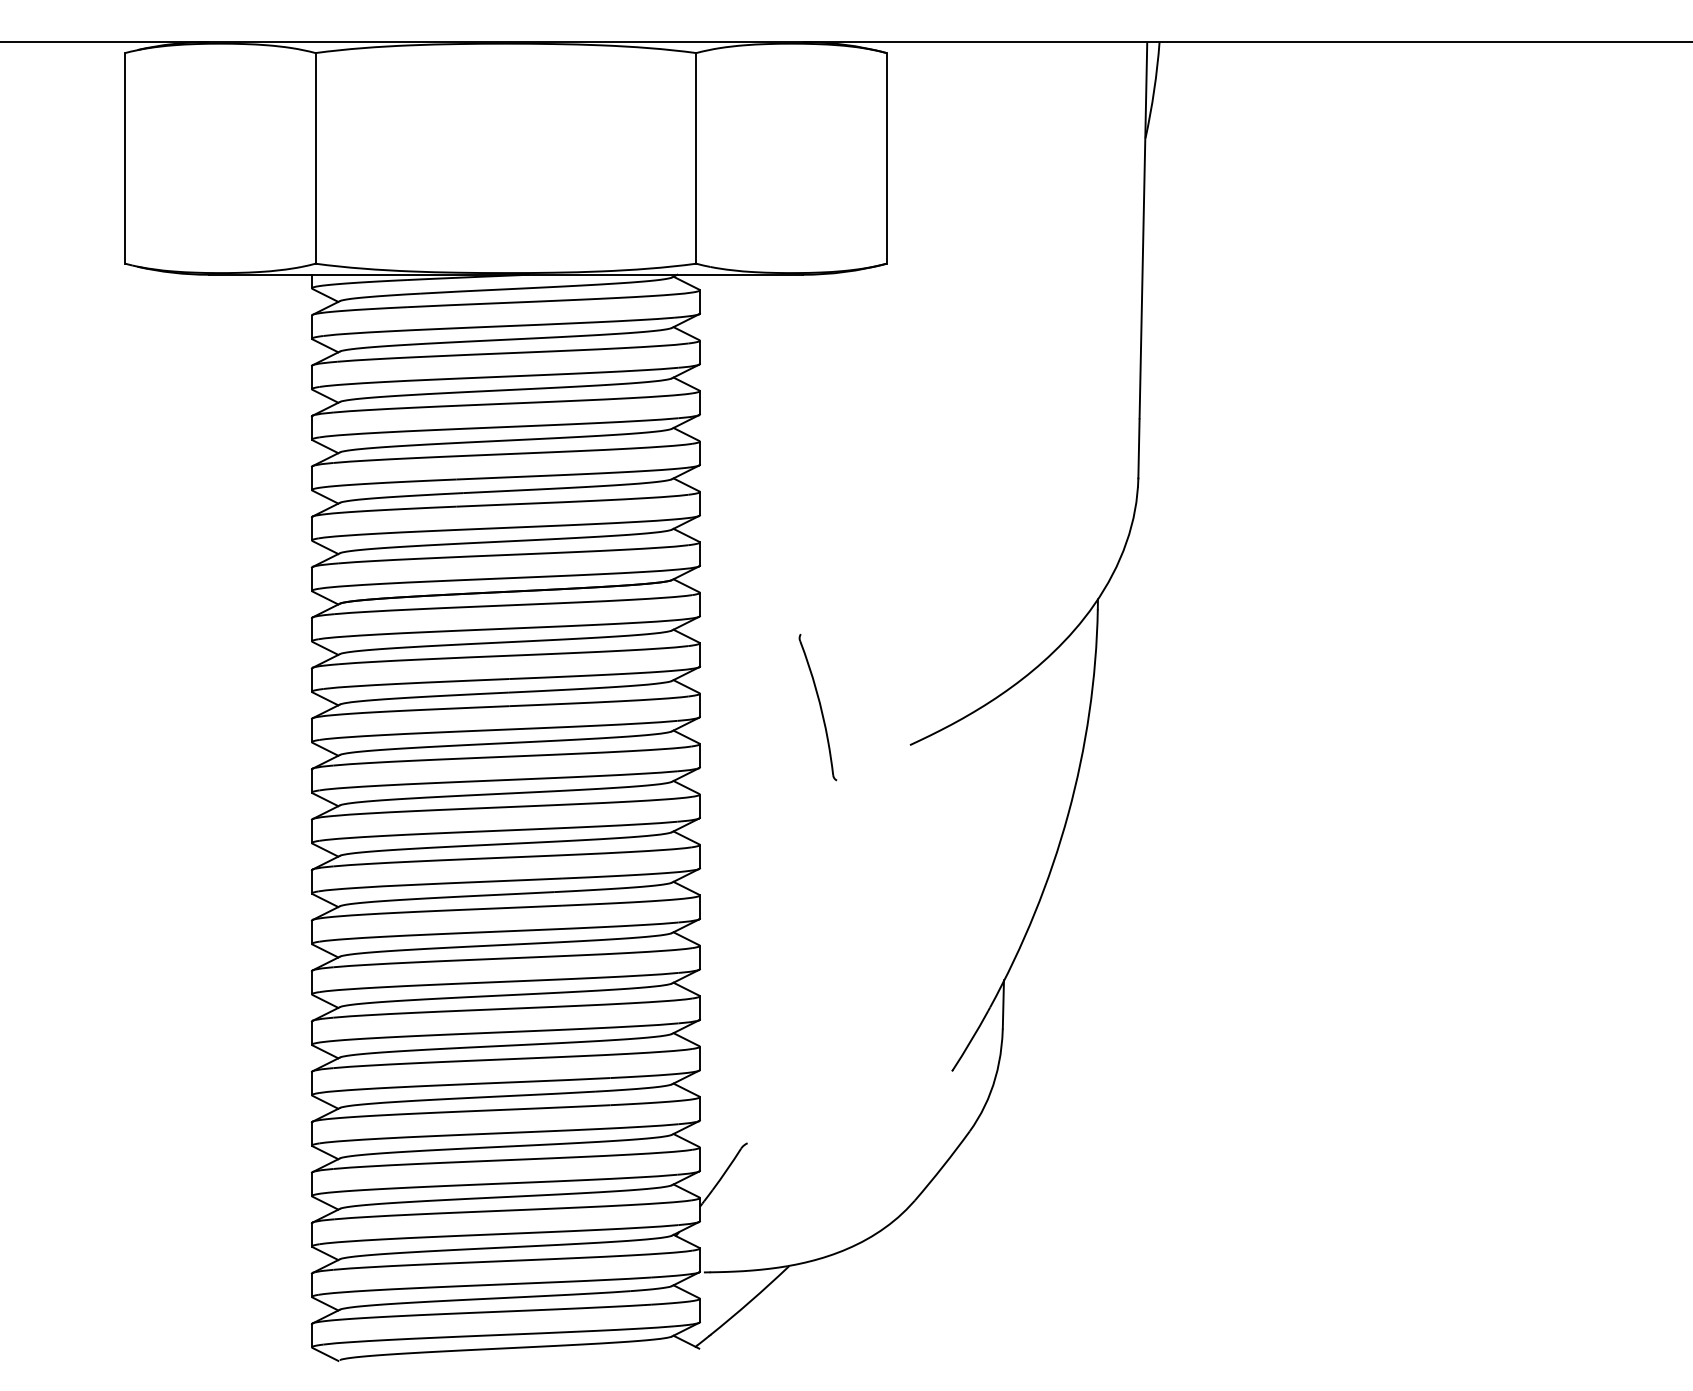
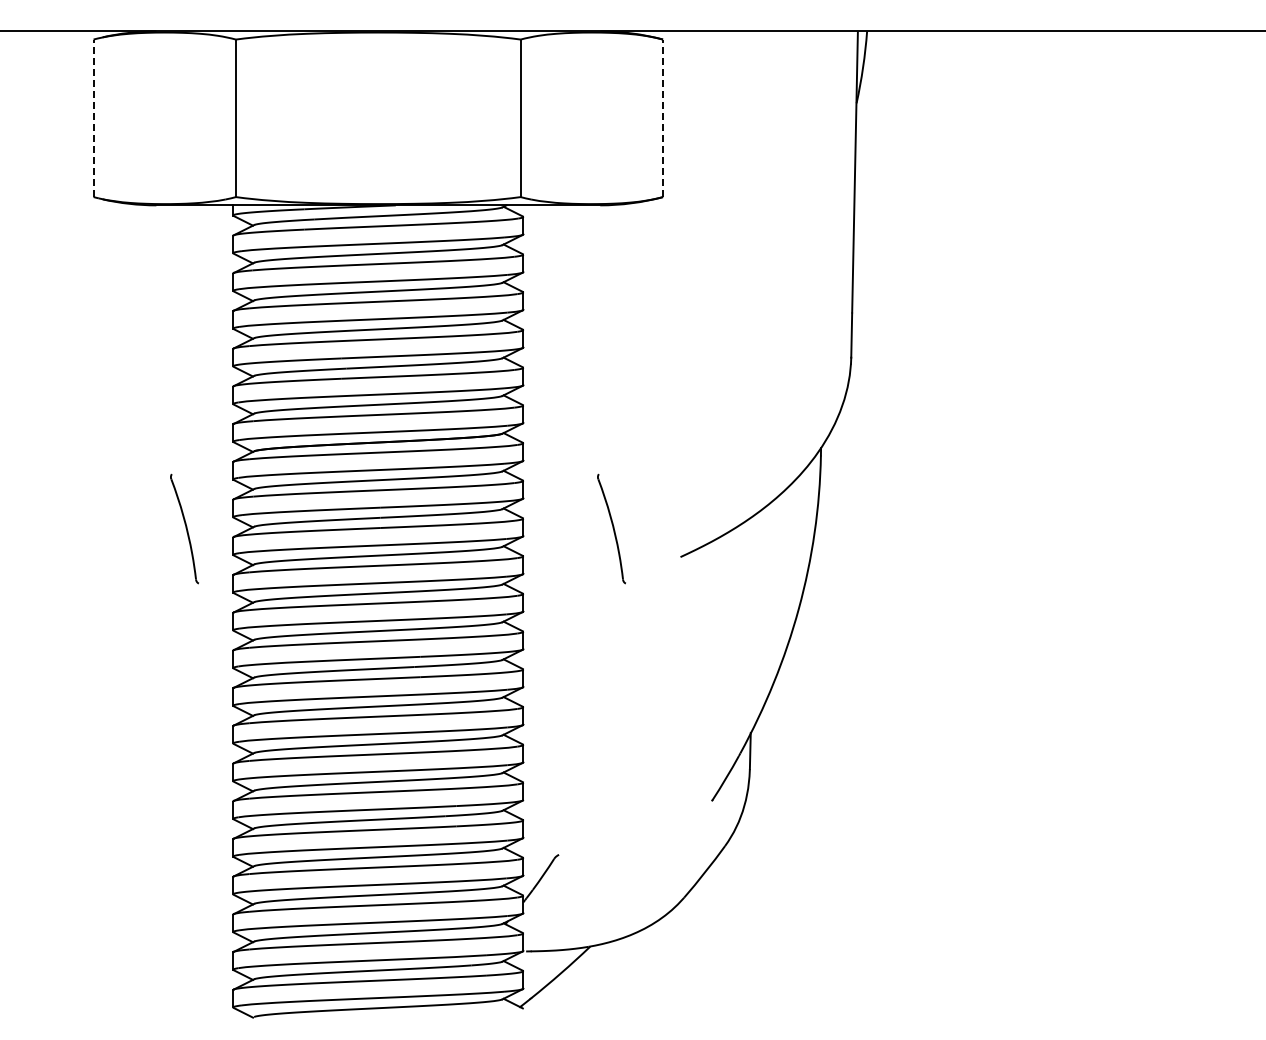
line: (125, 158) -> (93, 118), solid -> dashed
line: (887, 158) -> (663, 118), solid -> dashed
part: (246, 706) -> (184, 528), added

